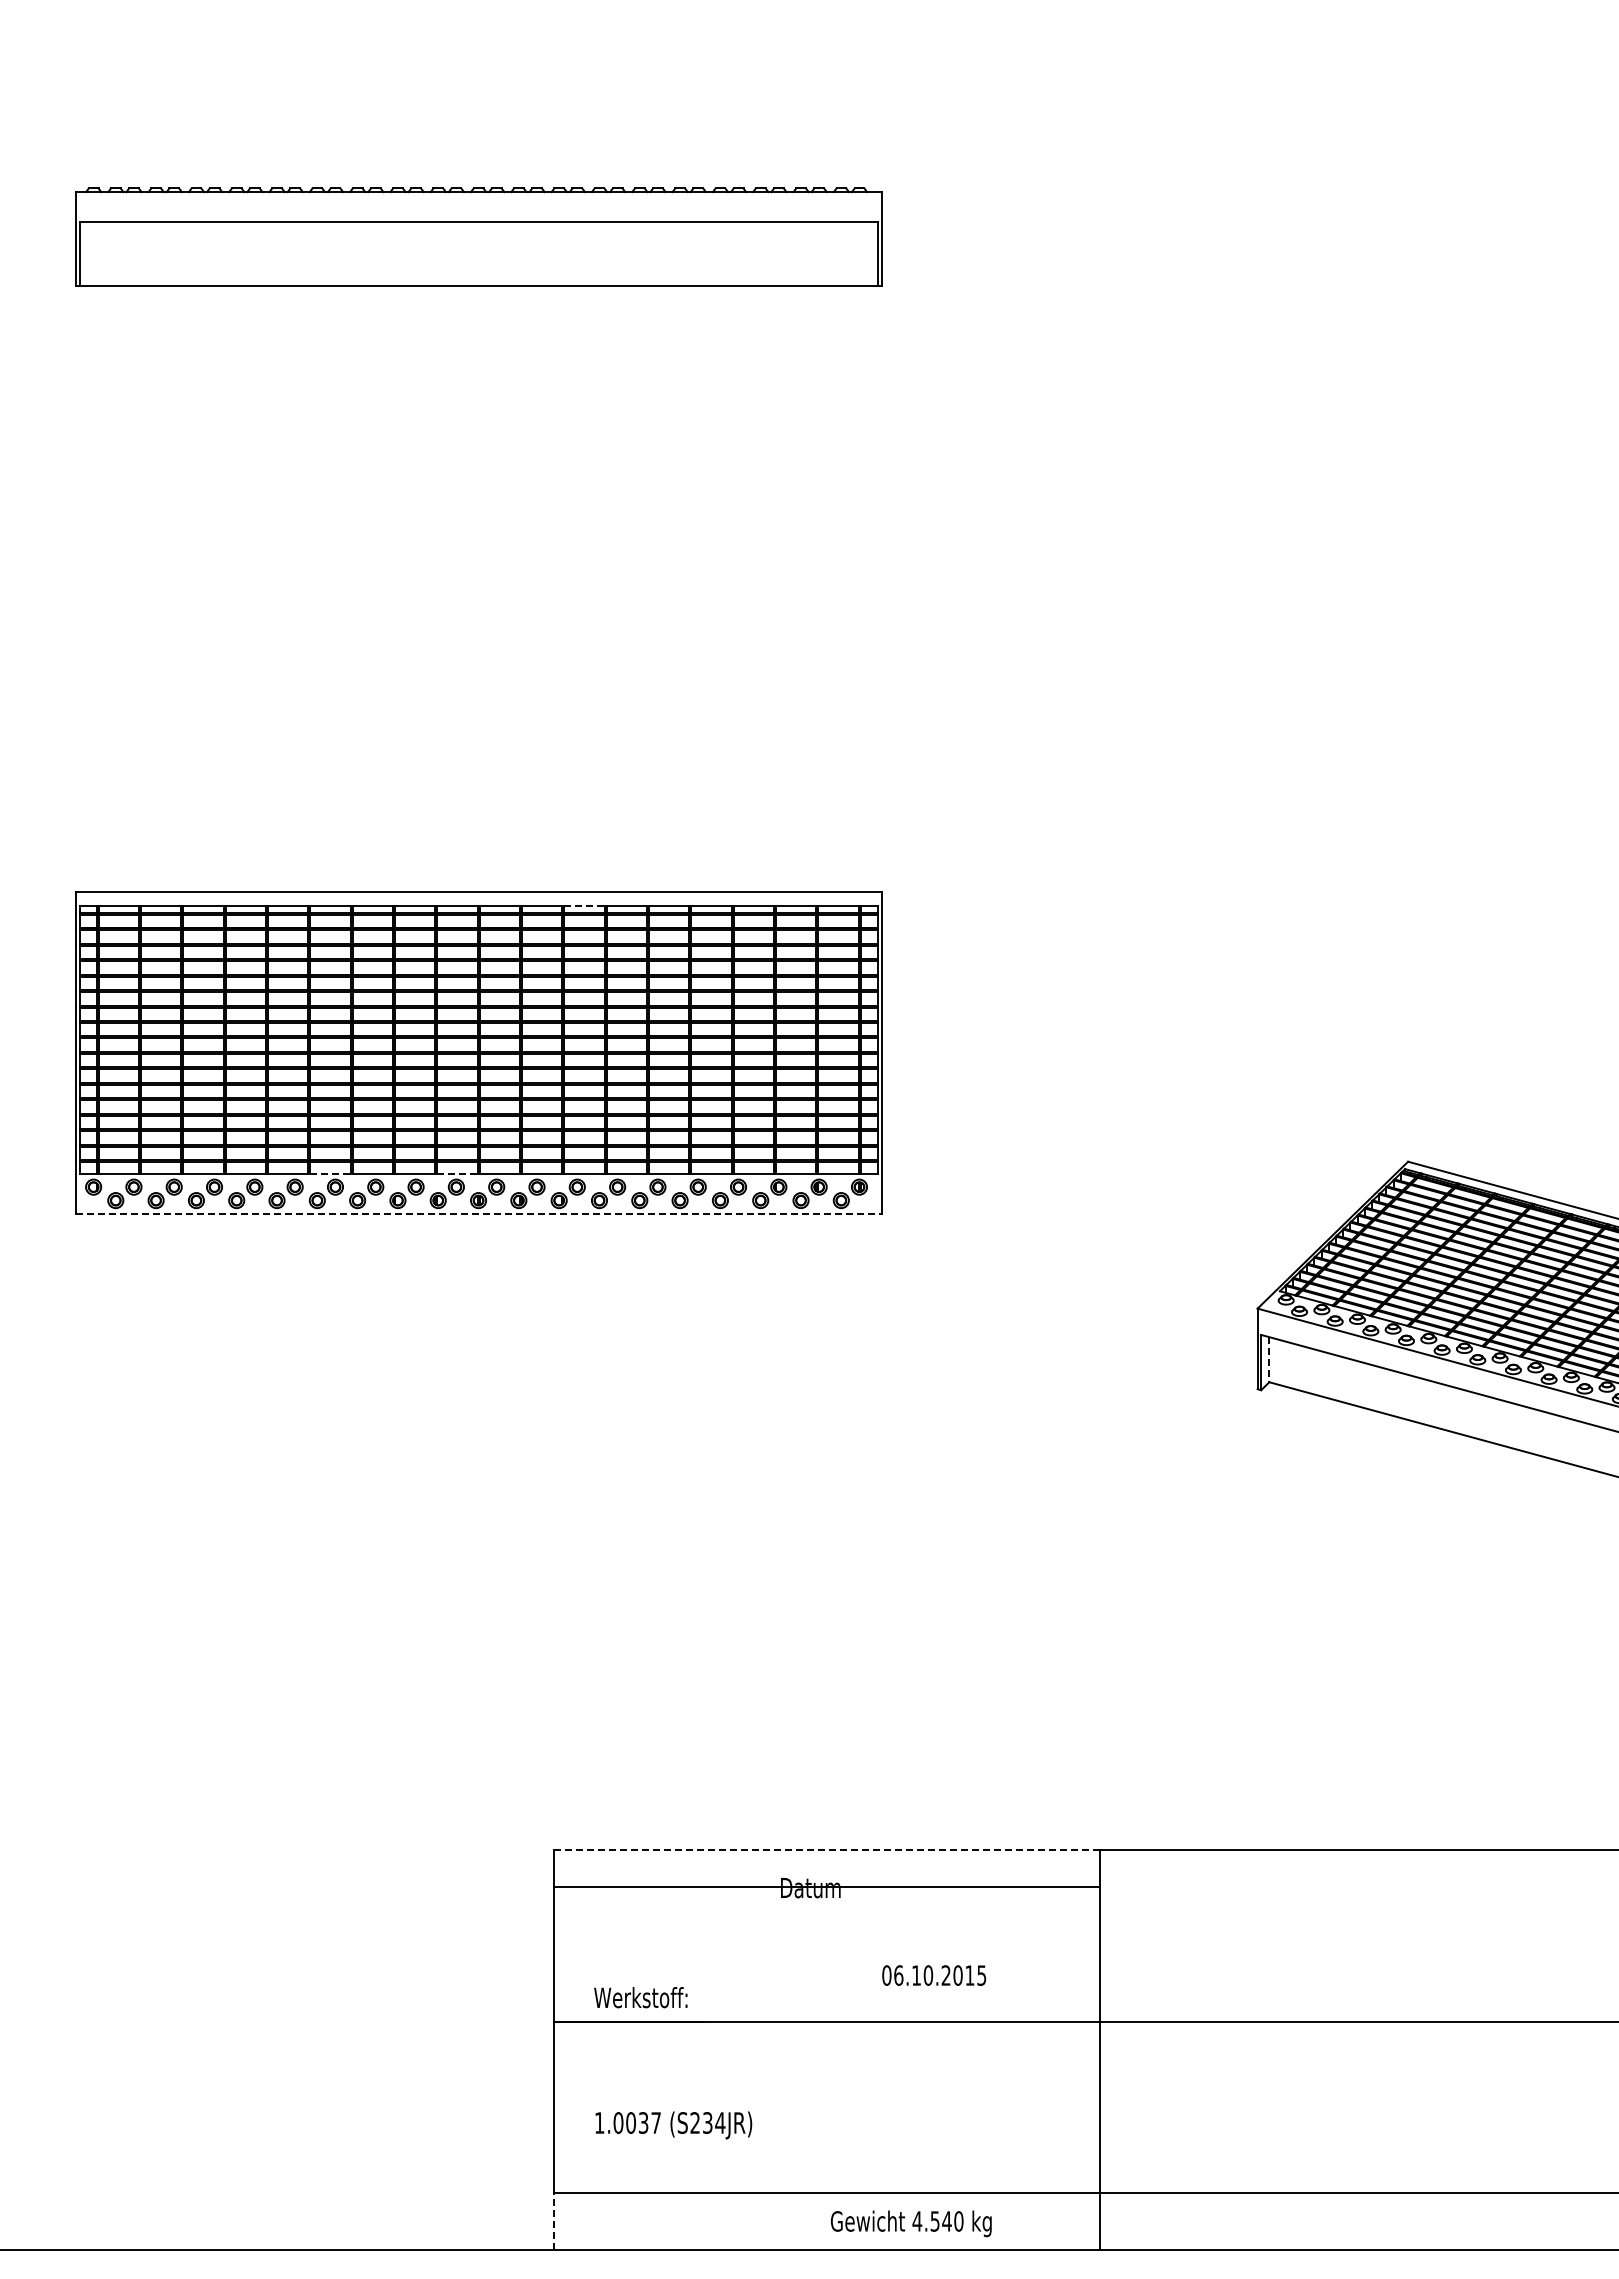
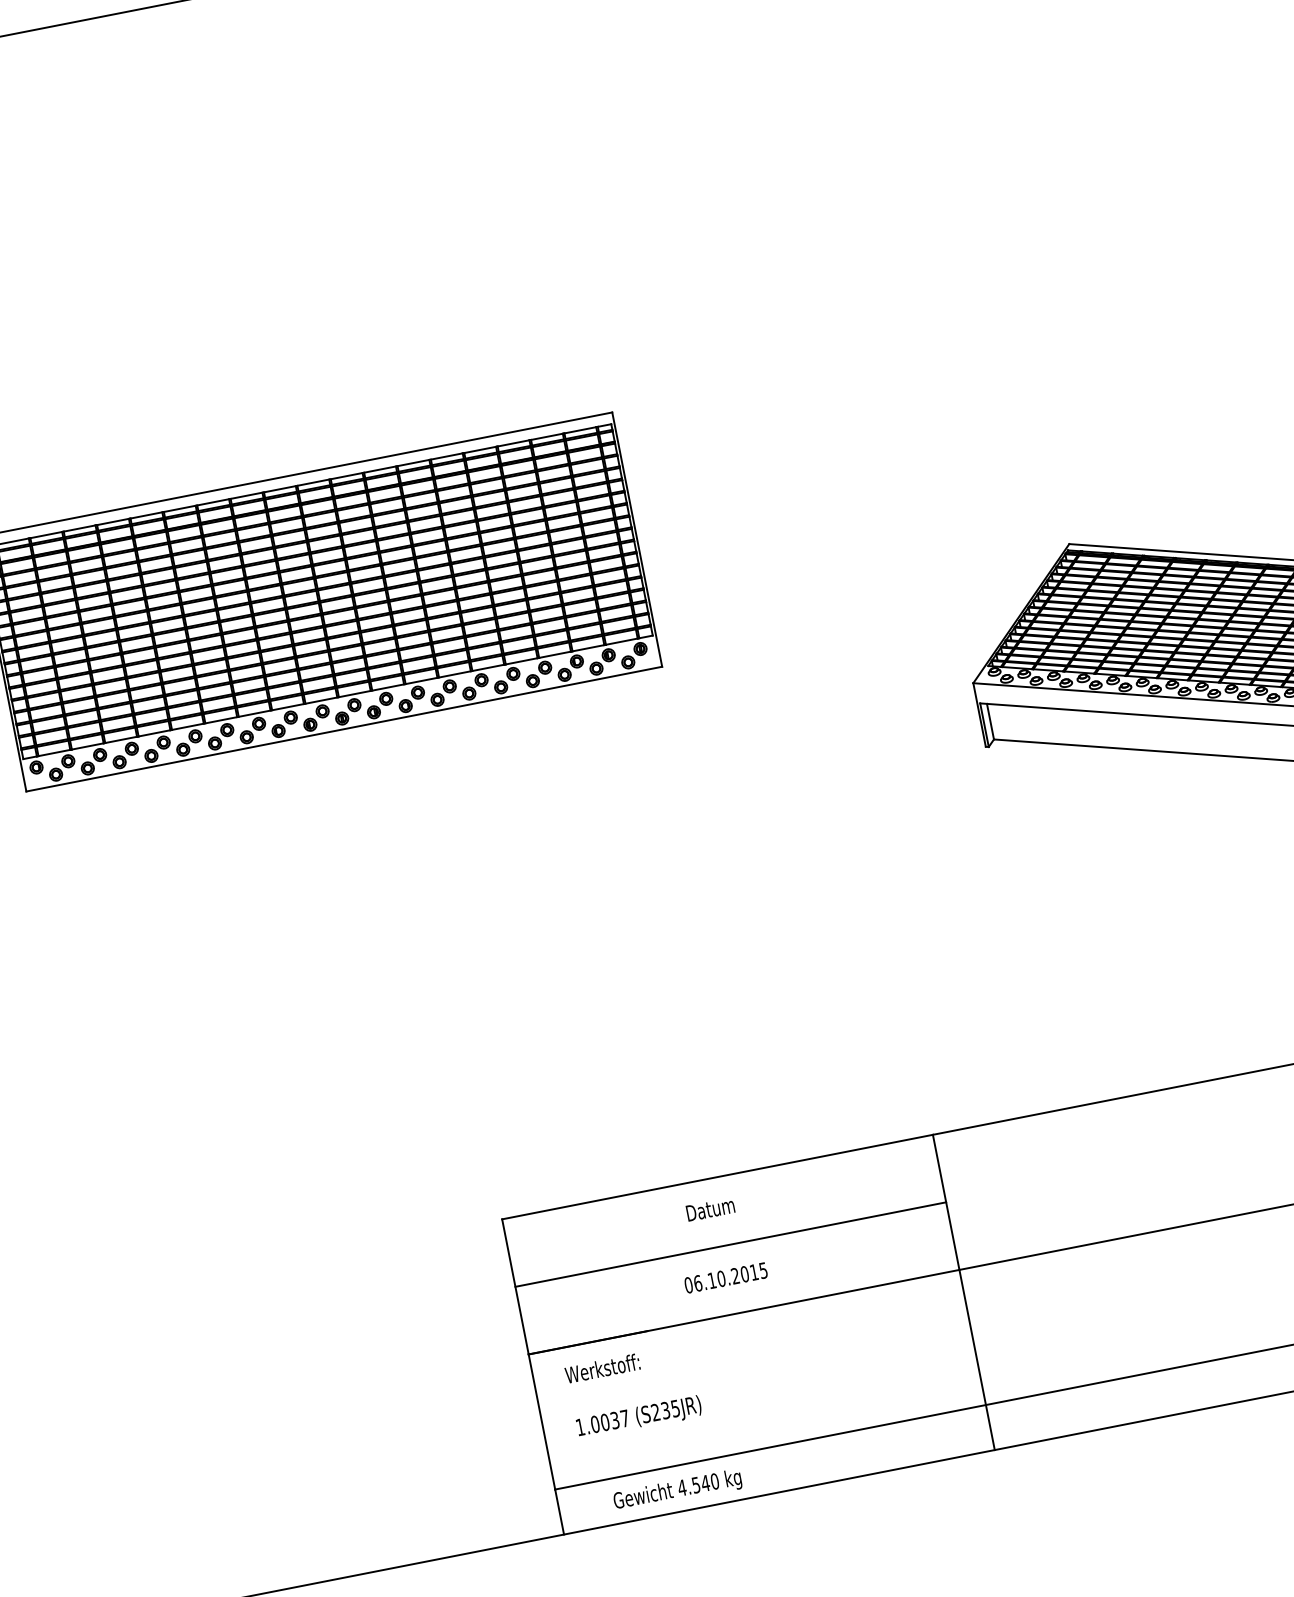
line: (584, 905) -> (380, 469), dashed -> solid
line: (331, 1173) -> (222, 719), dashed -> solid
line: (457, 1173) -> (321, 700), dashed -> solid
line: (479, 1214) -> (345, 729), dashed -> solid
line: (1269, 1359) -> (990, 721), dashed -> solid
line: (827, 1850) -> (717, 1177), dashed -> solid
line: (826, 1886) -> (730, 1244), moved
text: (934, 1975) -> (726, 1277), moved
text: (640, 1997) -> (602, 1368), moved
text: (720, 2122) -> (675, 1408), (S234JR) -> (S235JR)
line: (553, 2221) -> (559, 1512), dashed -> solid
text: (910, 2223) -> (677, 1490), moved

